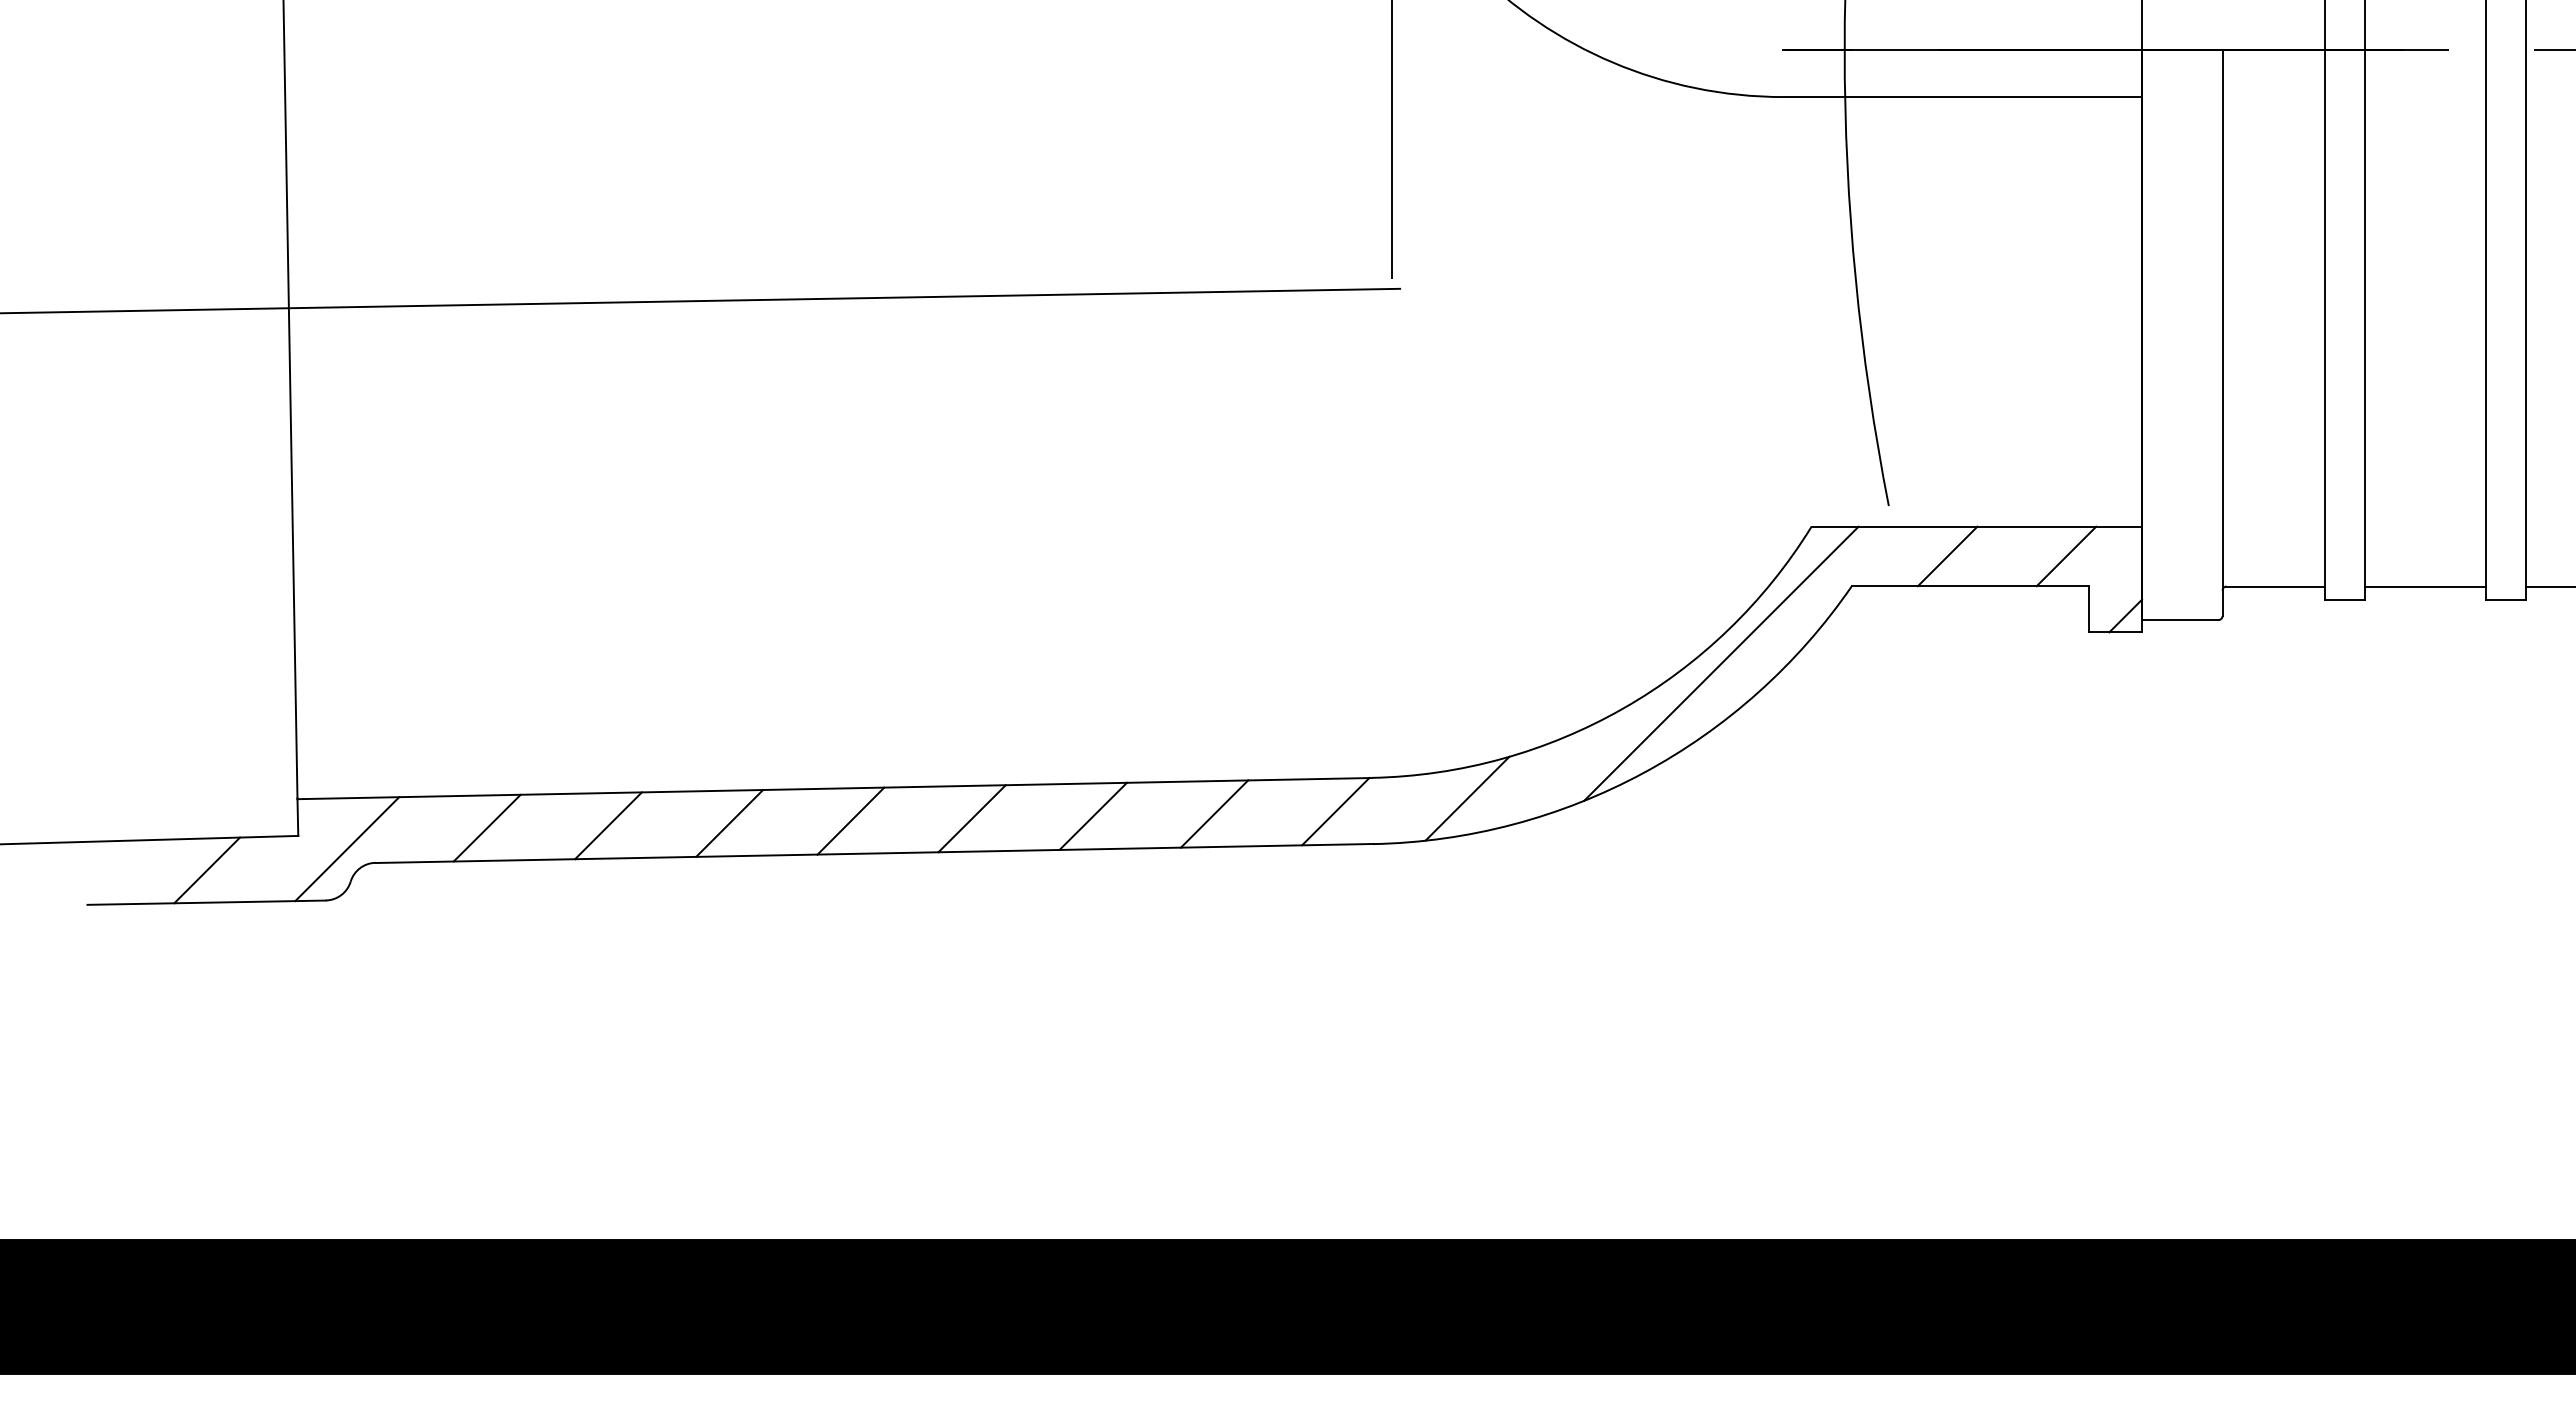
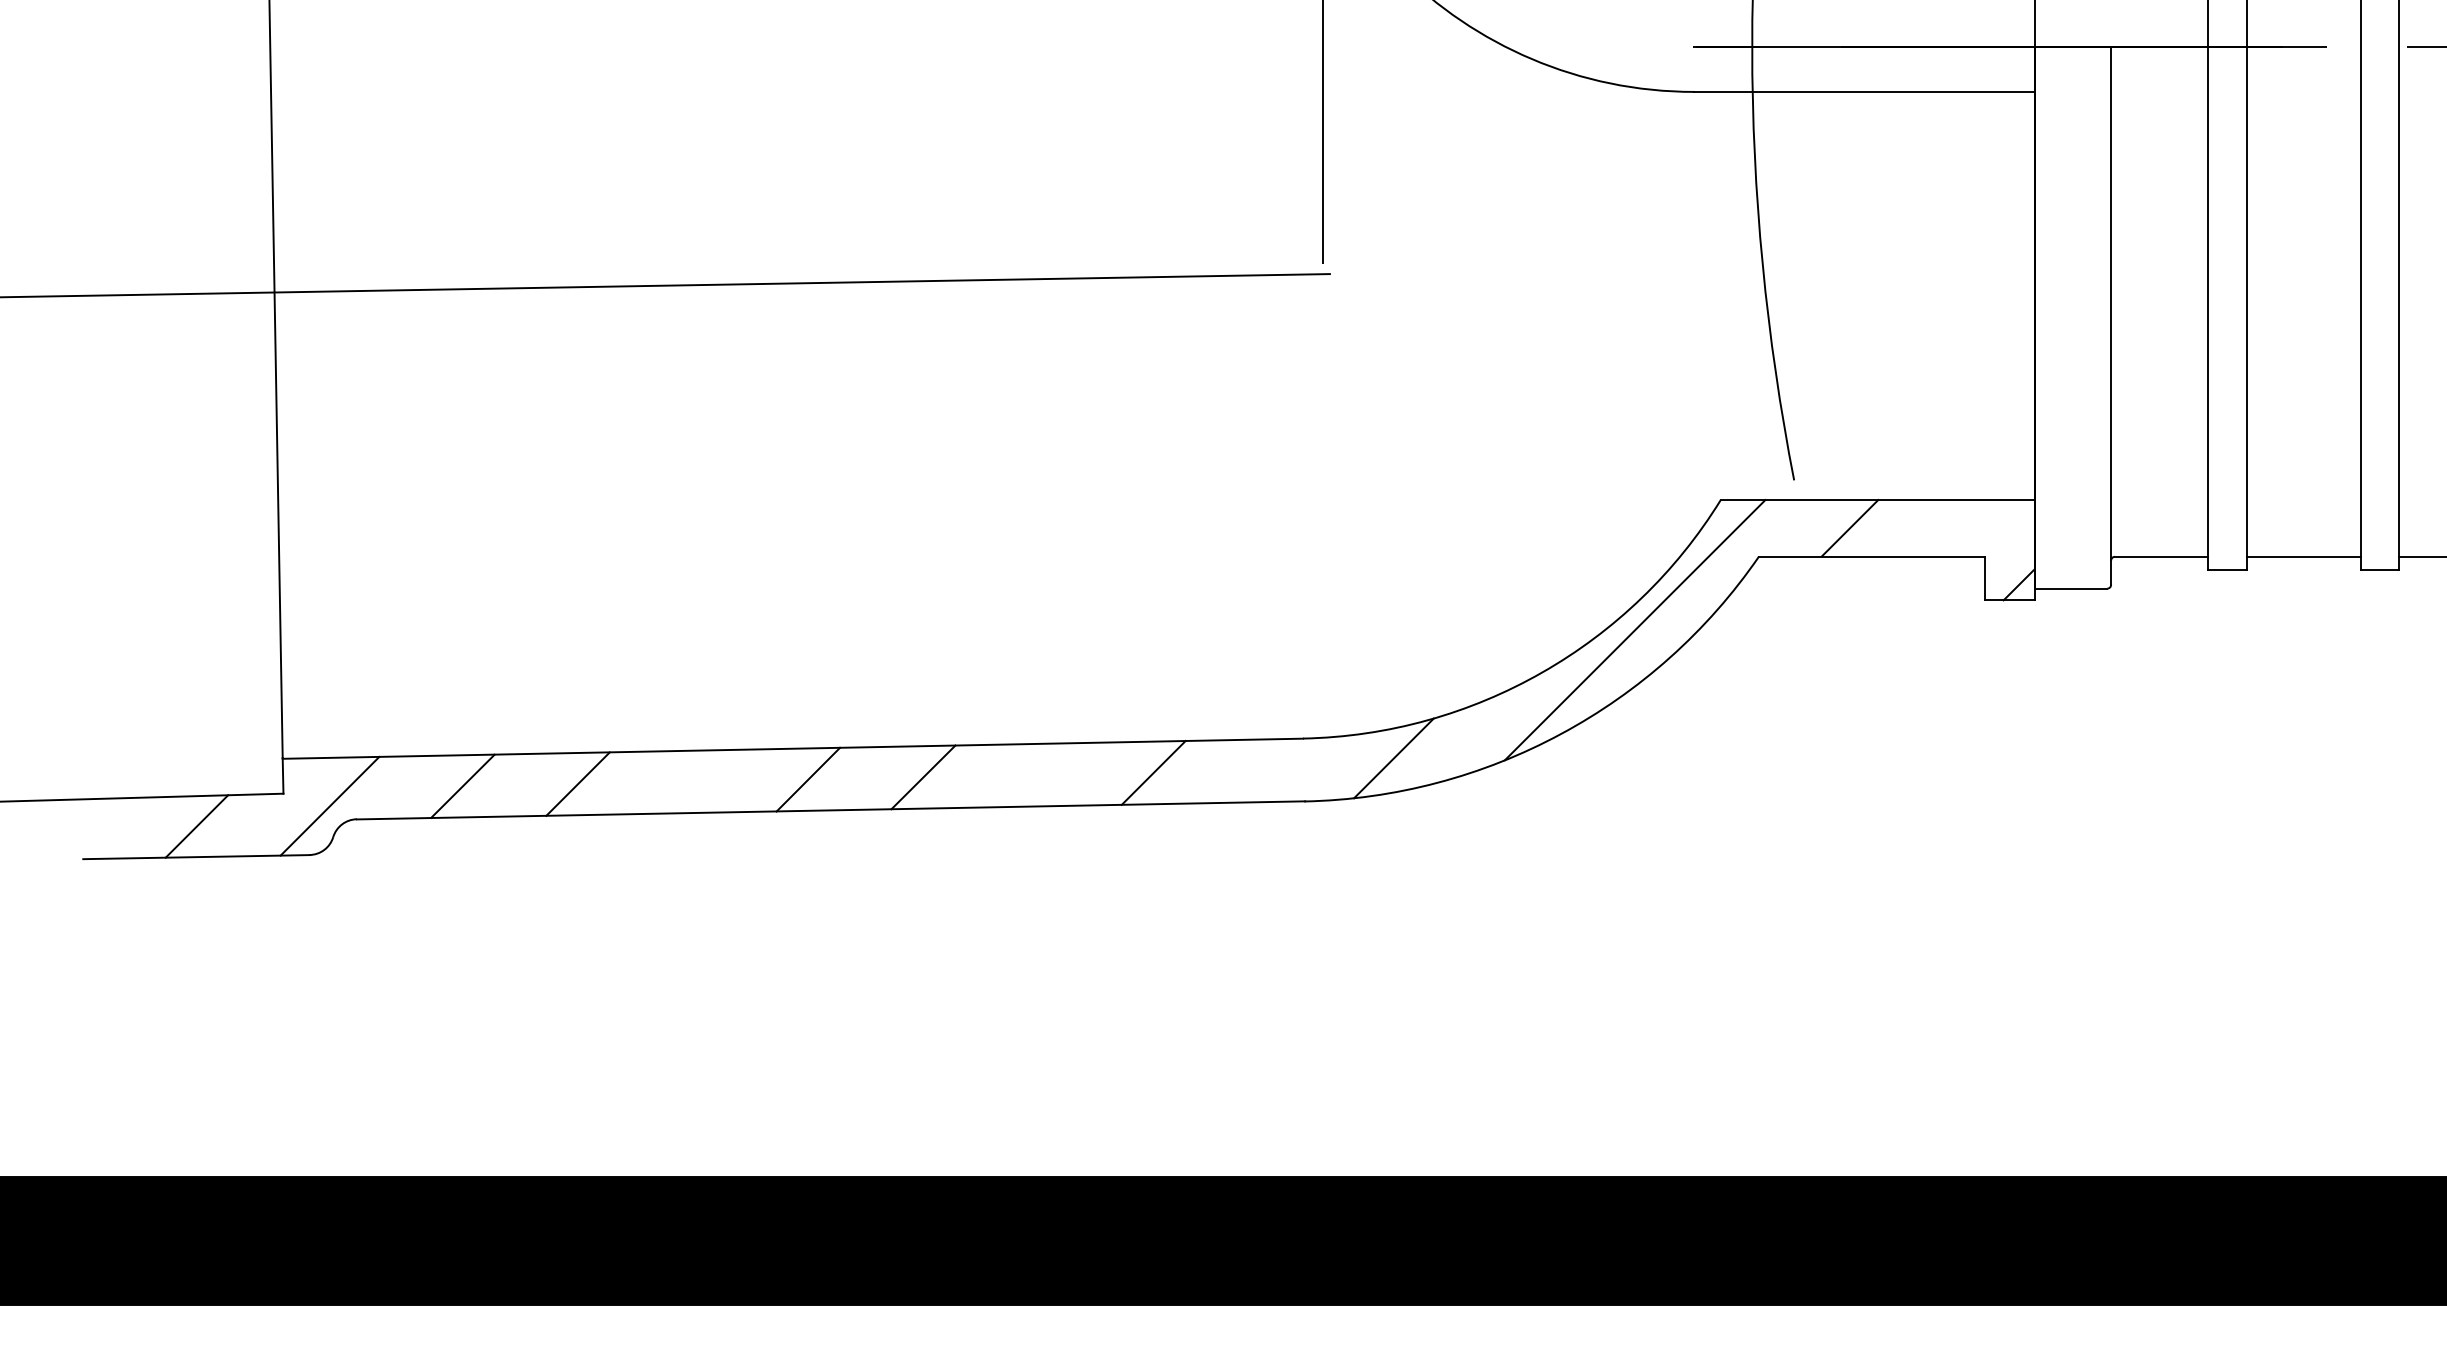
line: (2066, 556) -> (1962, 528), removed
line: (1335, 811) -> (1268, 770), removed
line: (1092, 815) -> (1037, 774), removed
line: (729, 823) -> (693, 781), removed

